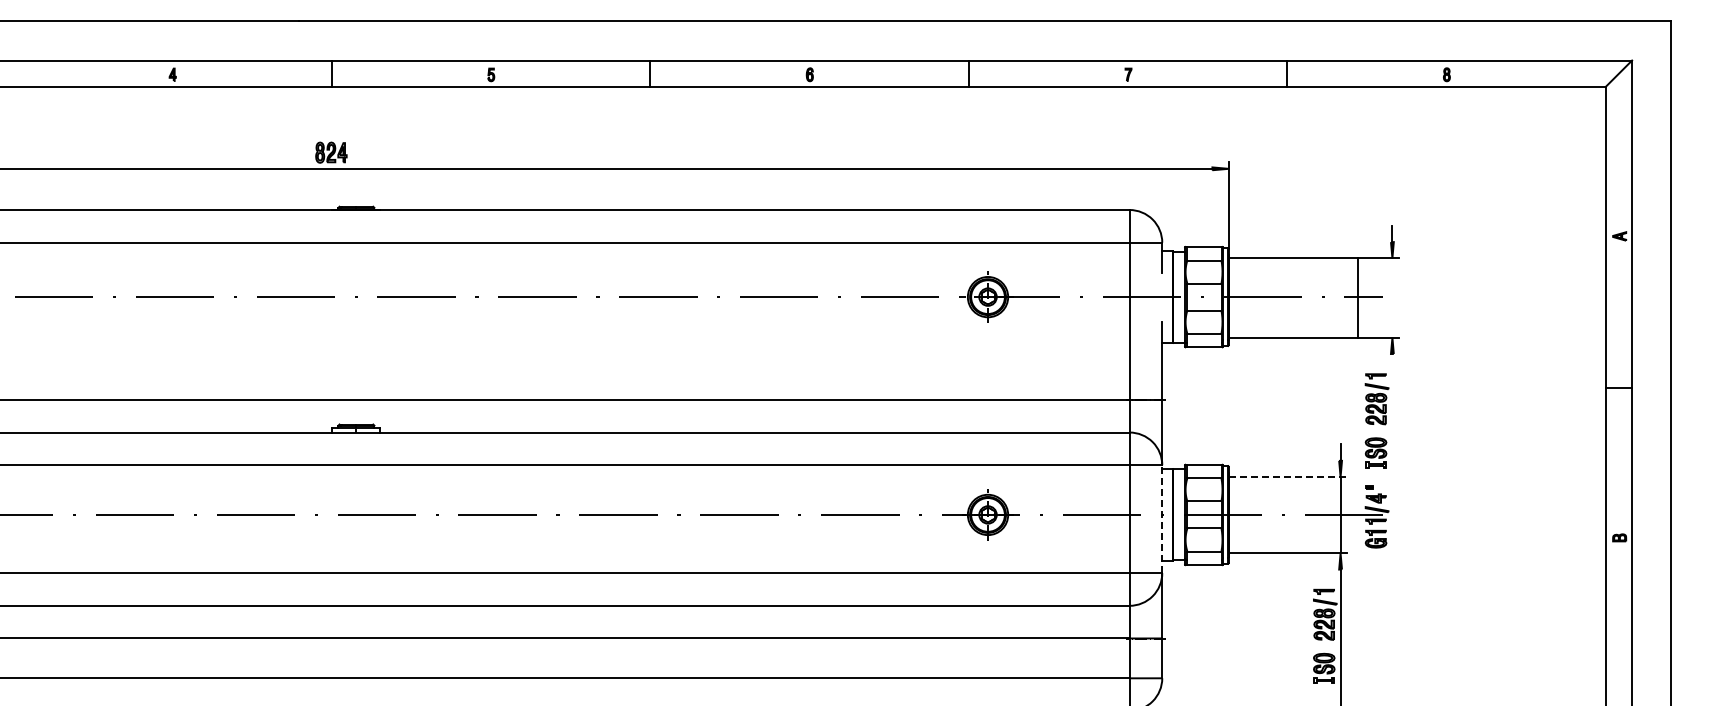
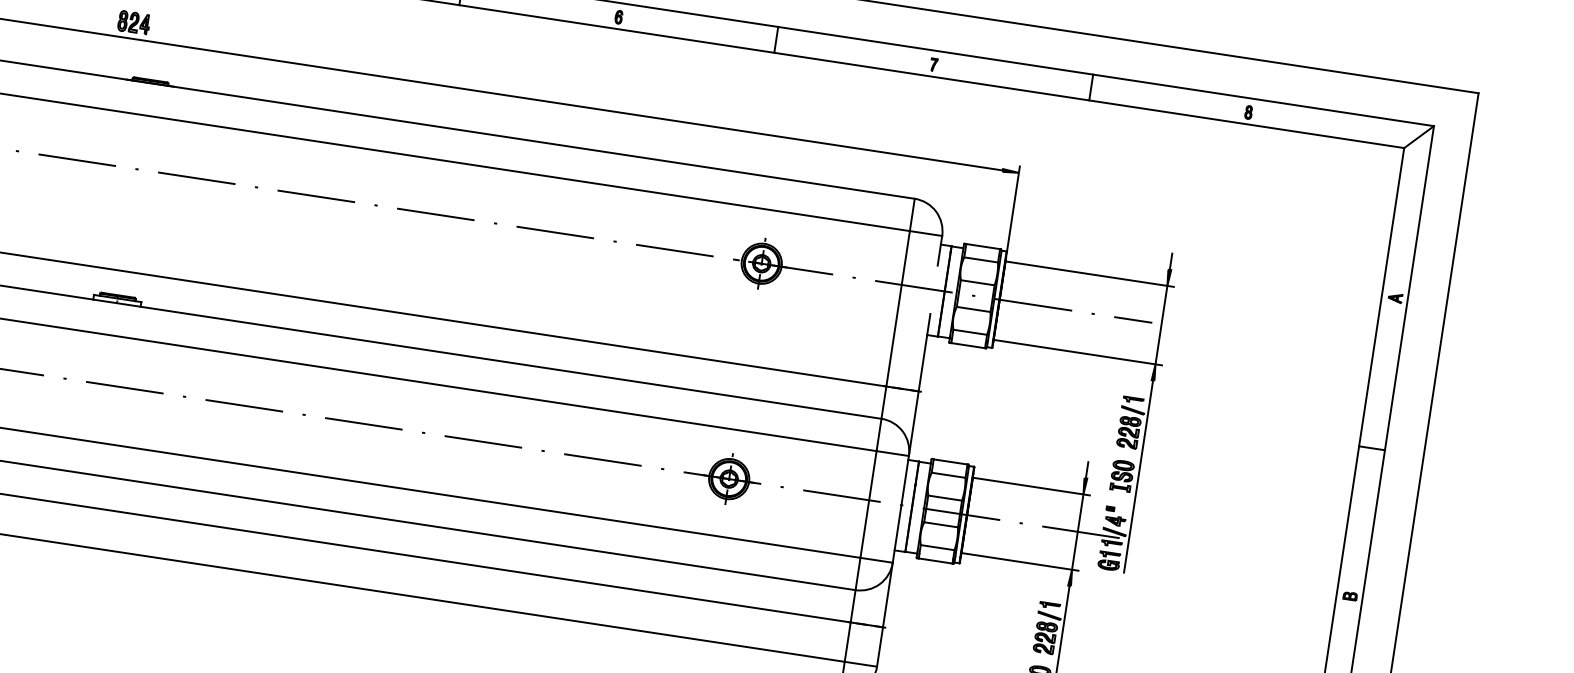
line: (1358, 297) -> (1161, 324), moved
line: (1392, 451) -> (1138, 476), added
line: (1288, 477) -> (1031, 487), dashed -> solid
line: (1162, 519) -> (901, 509), dashed -> solid

